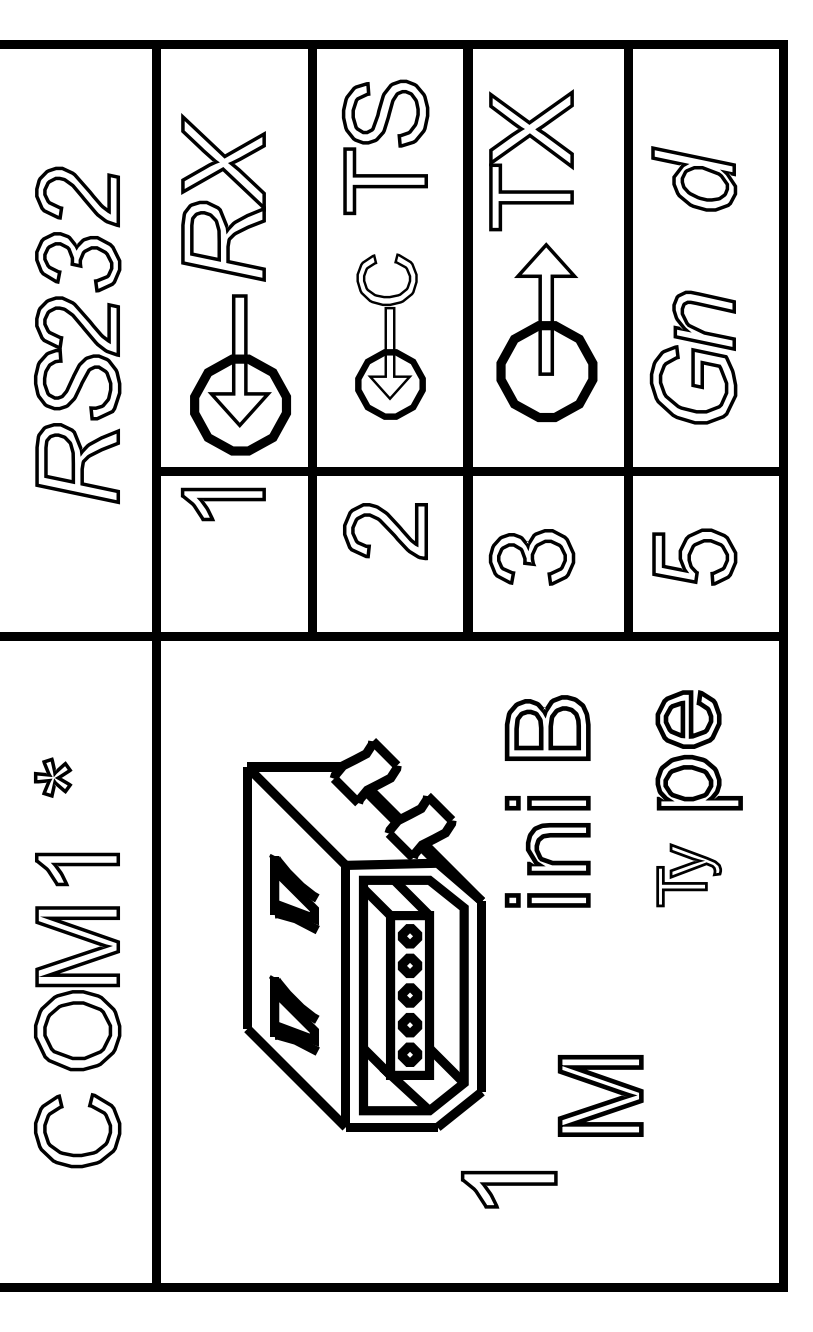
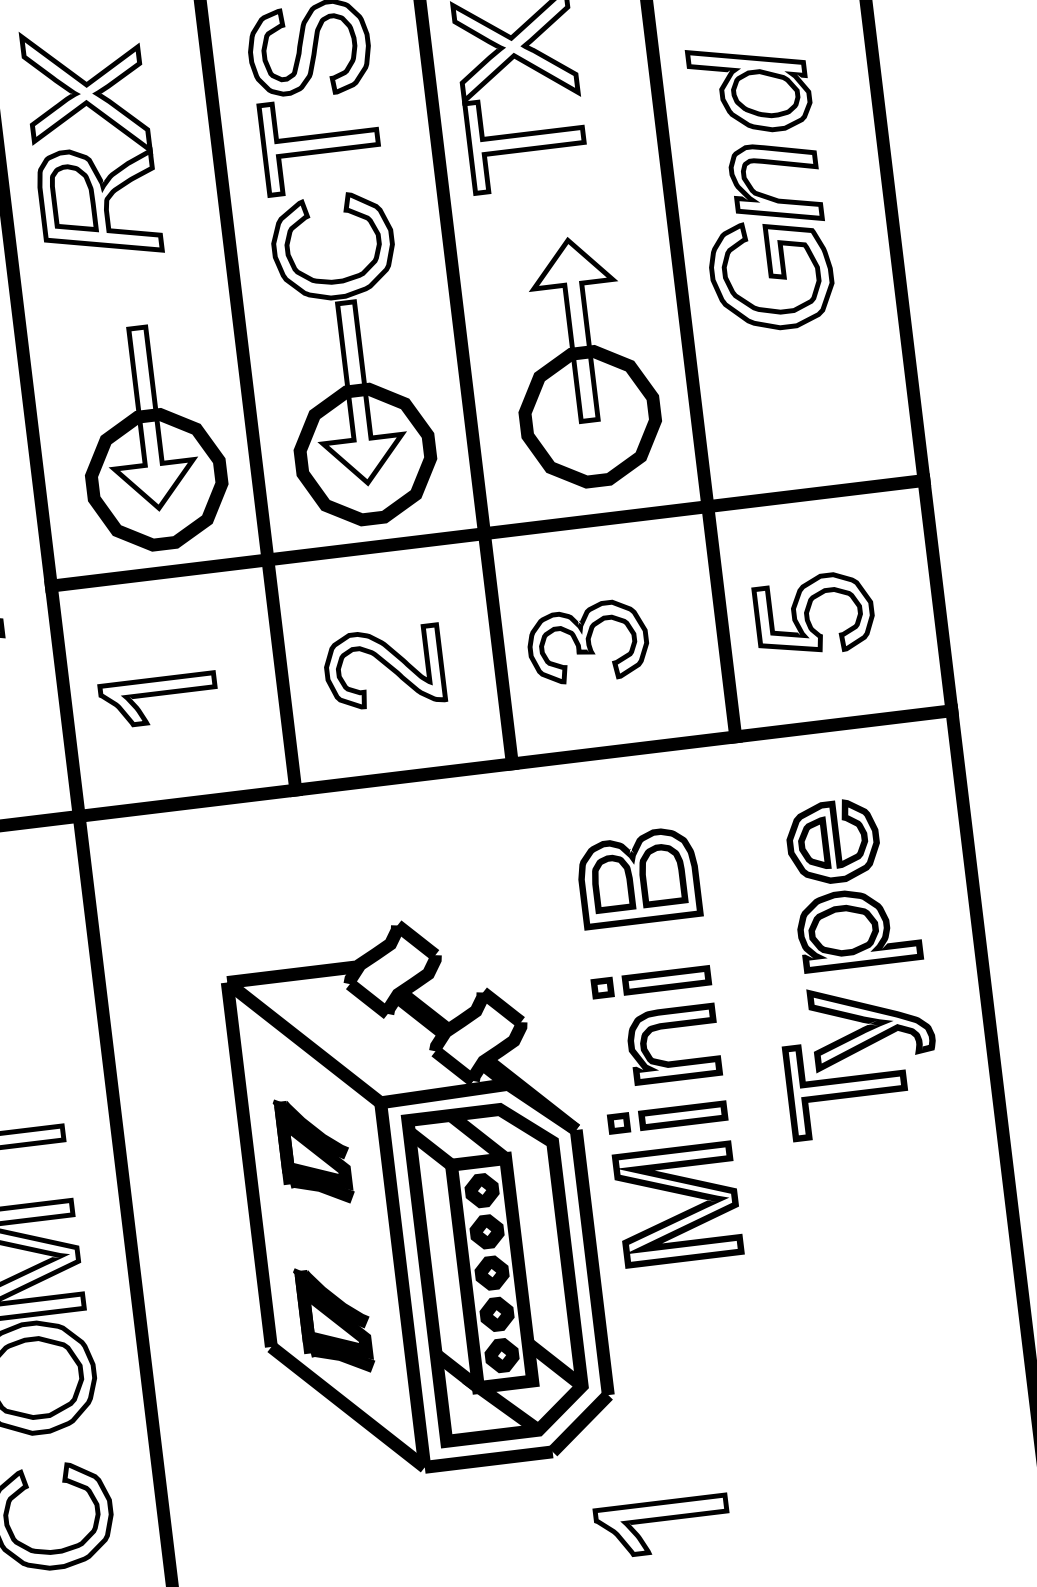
part: (219, 206) -> (87, 155), moved
part: (546, 332) -> (583, 362), moved
part: (390, 336) -> (353, 359), size x1.43
part: (693, 357) -> (767, 237), moved
part: (222, 504) -> (157, 700), moved
part: (385, 531) -> (384, 668), moved
part: (688, 874) -> (859, 1057), size x1.67
part: (603, 1101) -> (683, 1211), moved

